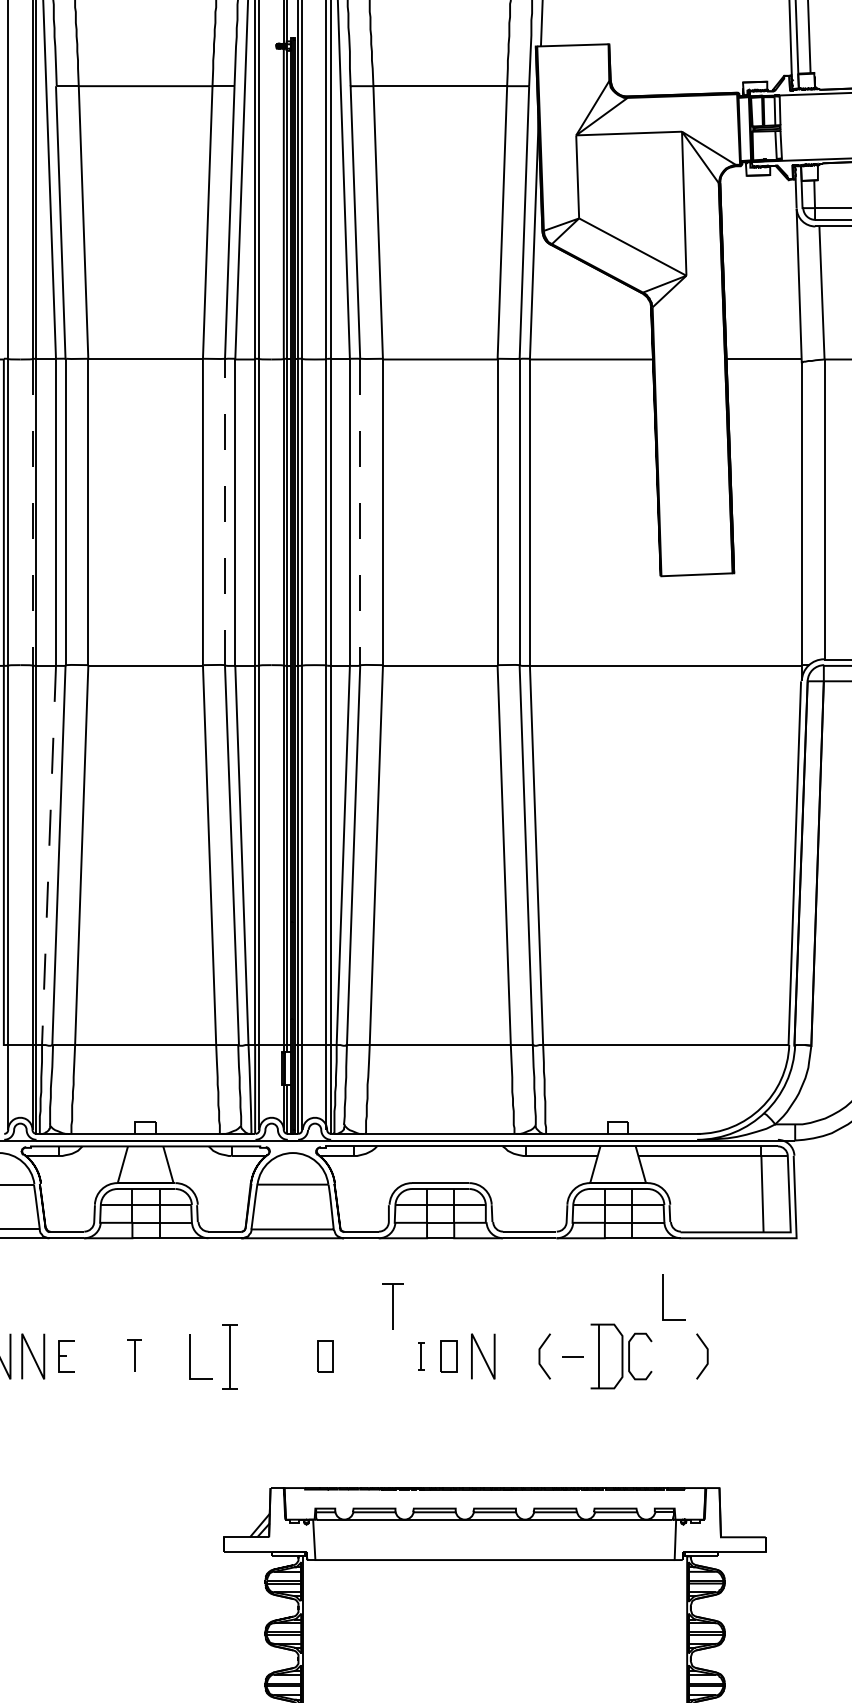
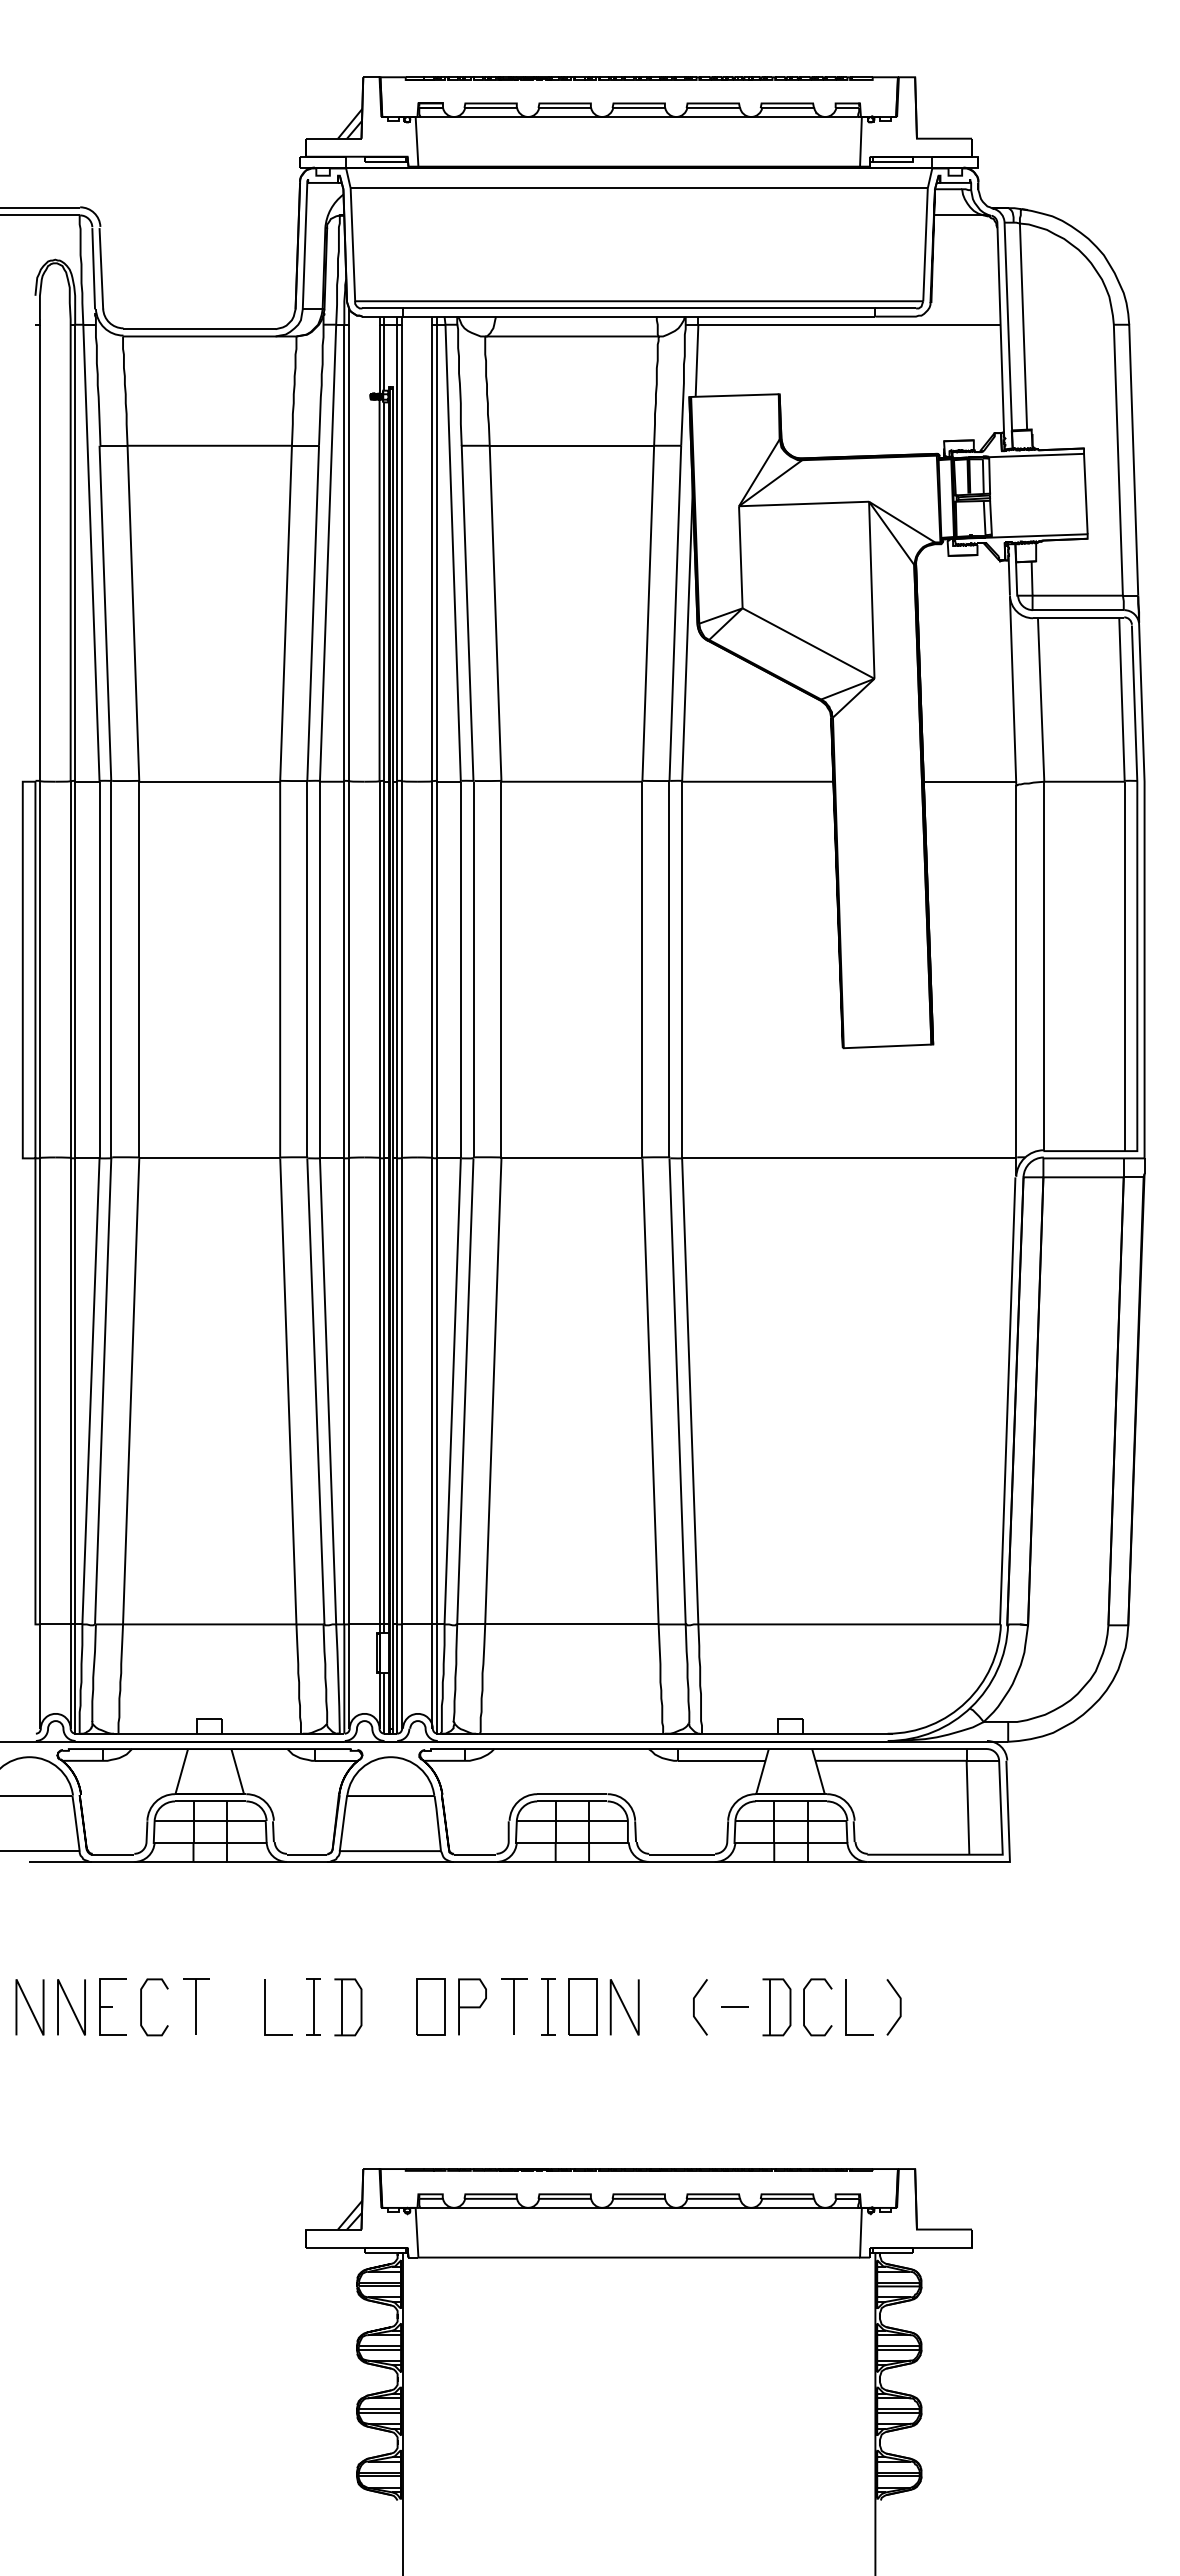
line: (225, 512) -> (307, 969), dashed -> solid
line: (32, 513) -> (70, 970), dashed -> solid
line: (360, 513) -> (473, 970), dashed -> solid
line: (48, 855) -> (90, 1391), dashed -> solid
line: (663, 1297) -> (846, 2007), moved
part: (393, 1306) -> (514, 2006), moved
part: (66, 1355) -> (112, 2006), size x1.43
part: (134, 1355) -> (196, 2006), size x1.43
part: (230, 1355) -> (313, 2006), size x0.71
part: (325, 1355) -> (430, 2006), size x1.43
curve: (359, 1355) -> (472, 2006), added
part: (421, 1355) -> (548, 2006), size x1.67
part: (448, 1355) -> (582, 2006), size x1.43
curve: (90, 1356) -> (141, 2007), added
part: (258, 1356) -> (348, 2007), added
part: (606, 1356) -> (776, 2007), size x0.71

